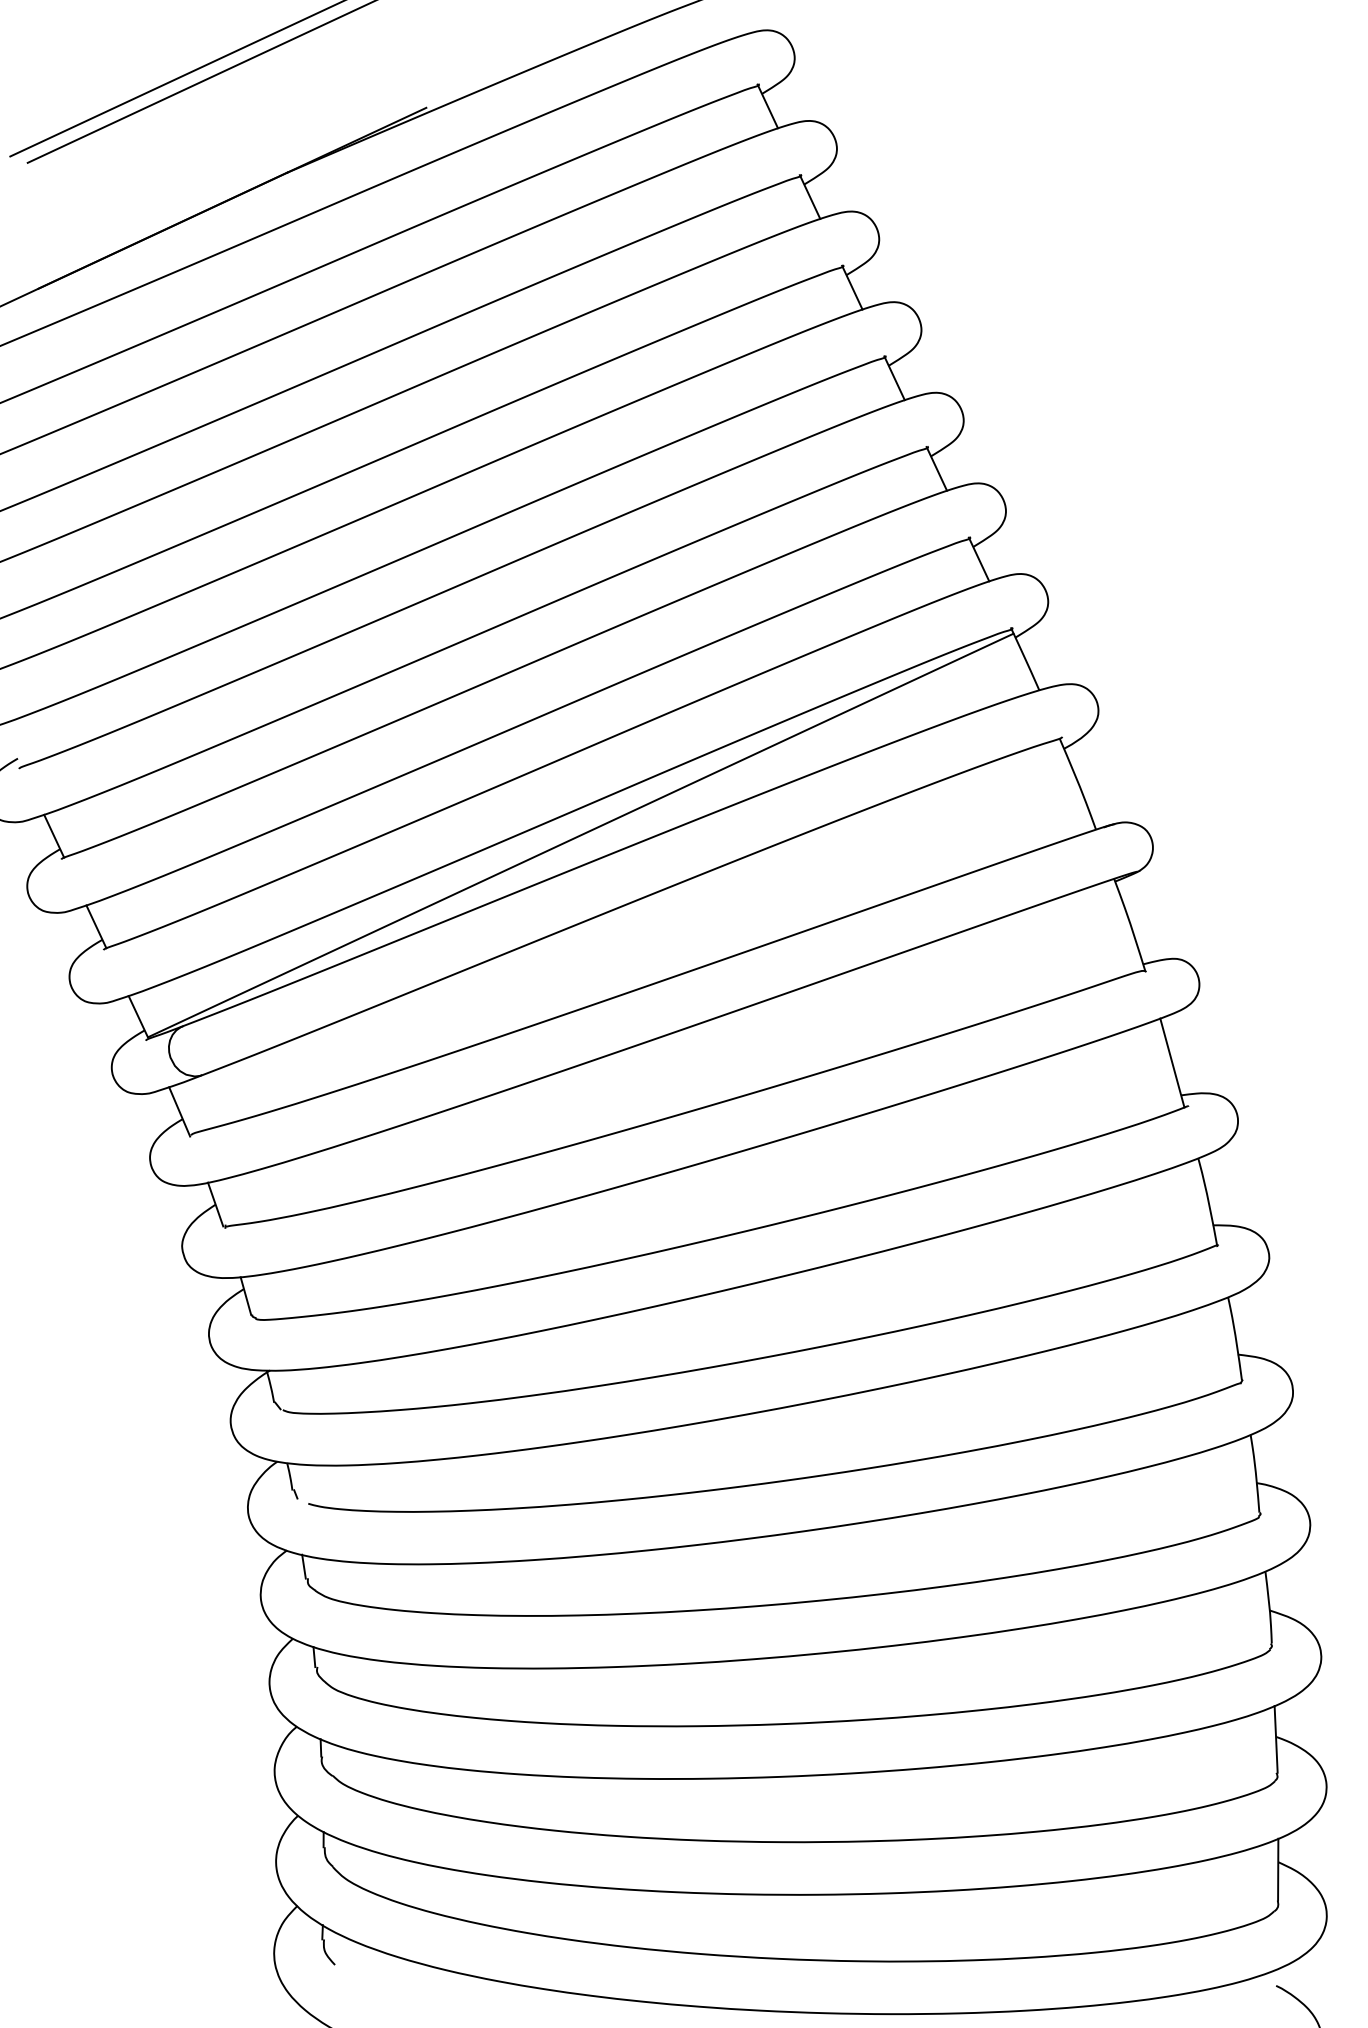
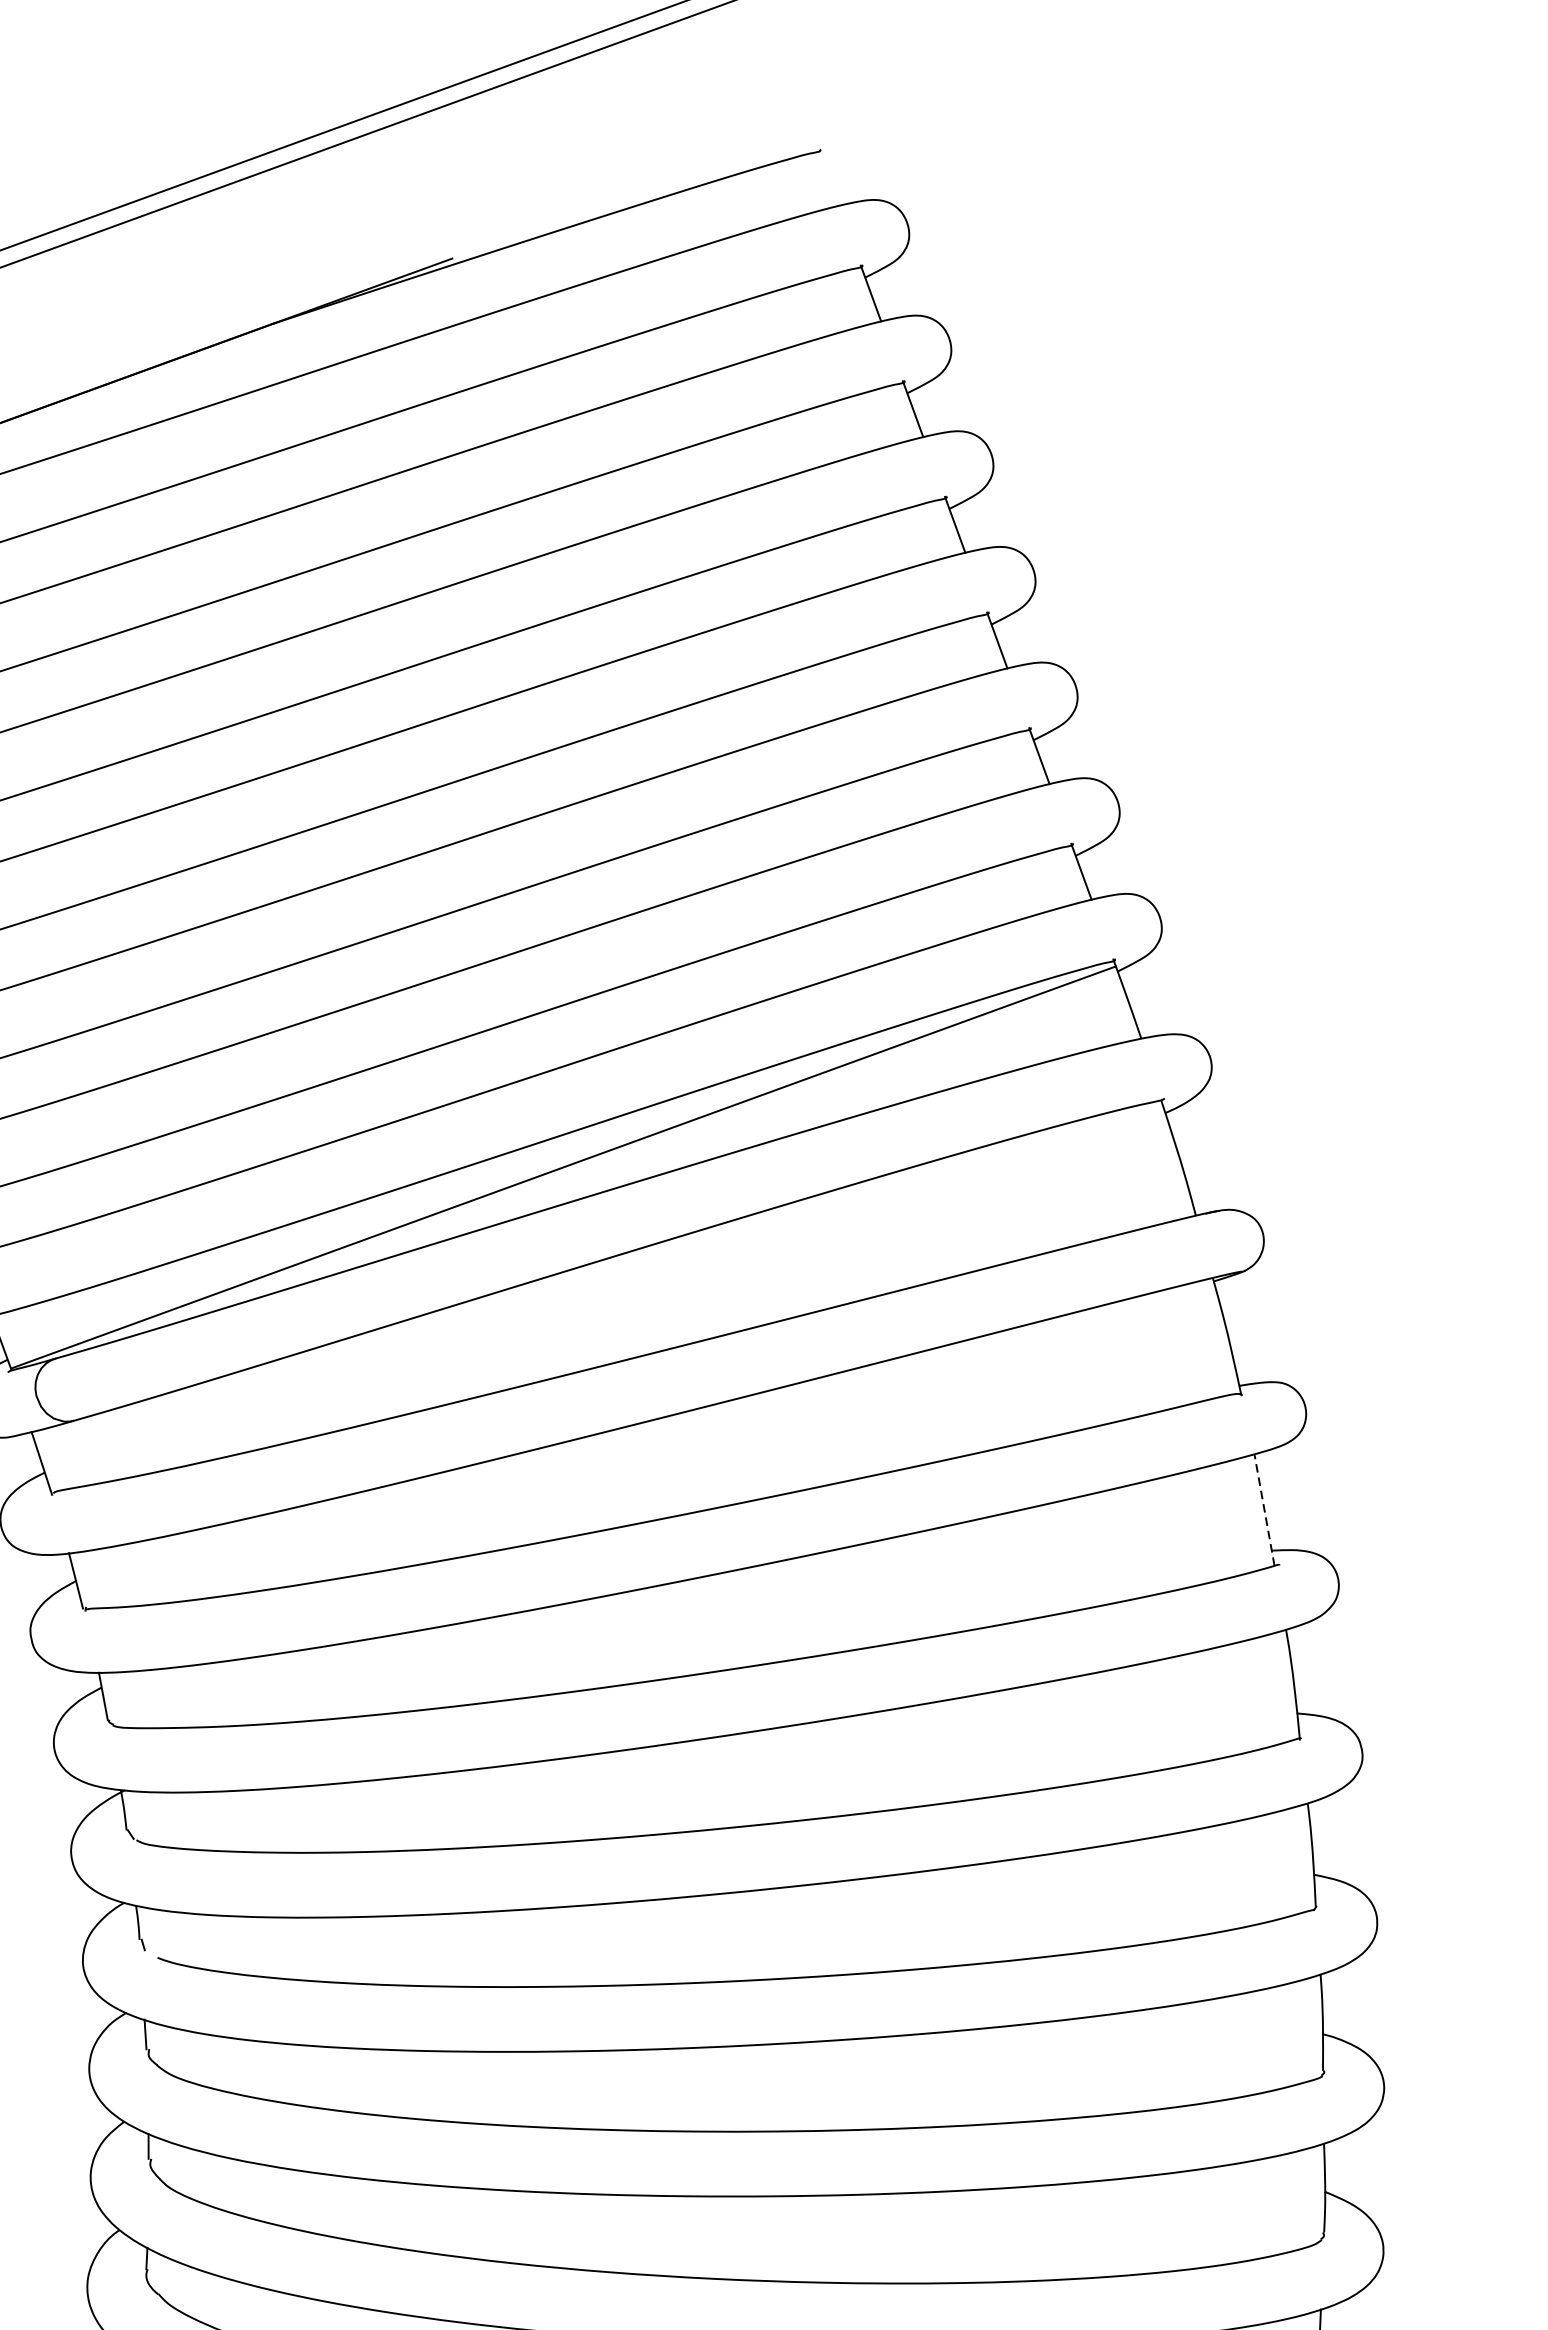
line: (1172, 1062) -> (1264, 1509), solid -> dashed

